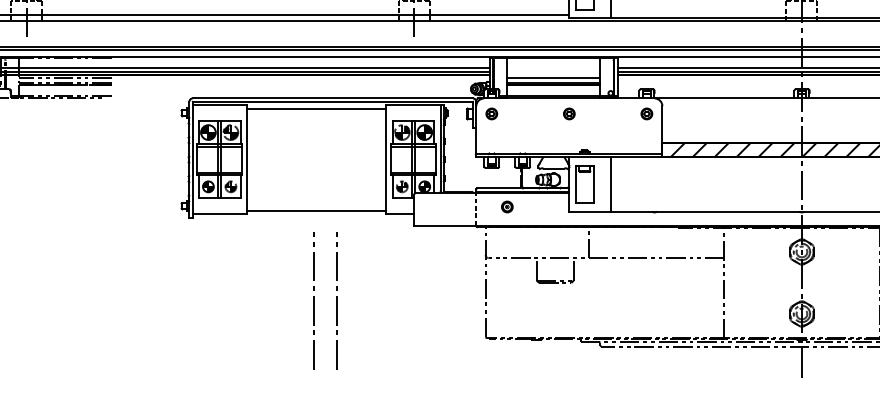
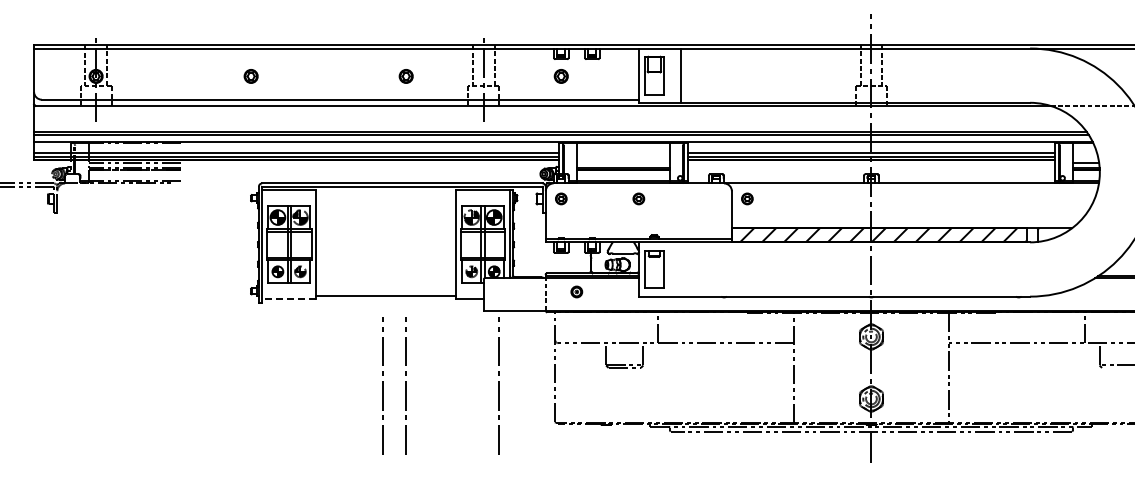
line: (553, 78) -> (622, 163), removed
line: (316, 108) -> (385, 193), removed
part: (647, 113) -> (747, 198), moved
line: (611, 184) -> (680, 269), removed
line: (219, 213) -> (288, 298), solid -> dashed
line: (429, 300) -> (498, 385), added

